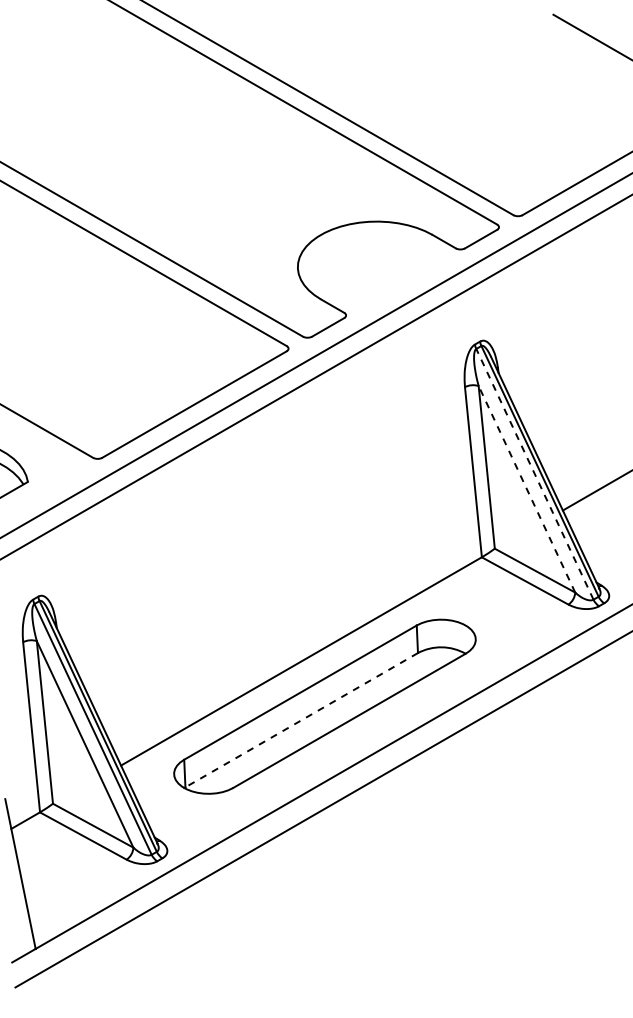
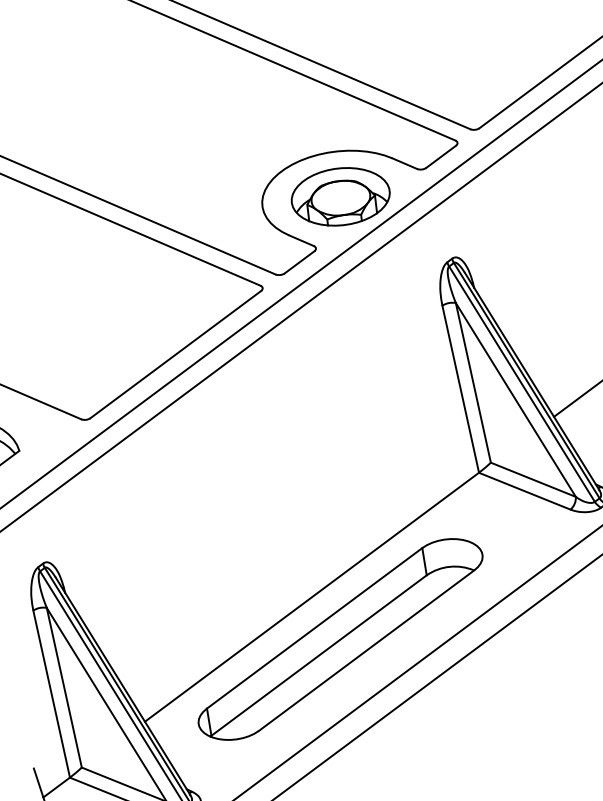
part: (376, 266) -> (340, 196), added
line: (534, 473) -> (521, 383), dashed -> solid
line: (526, 489) -> (515, 400), dashed -> solid
line: (301, 720) -> (318, 655), dashed -> solid

